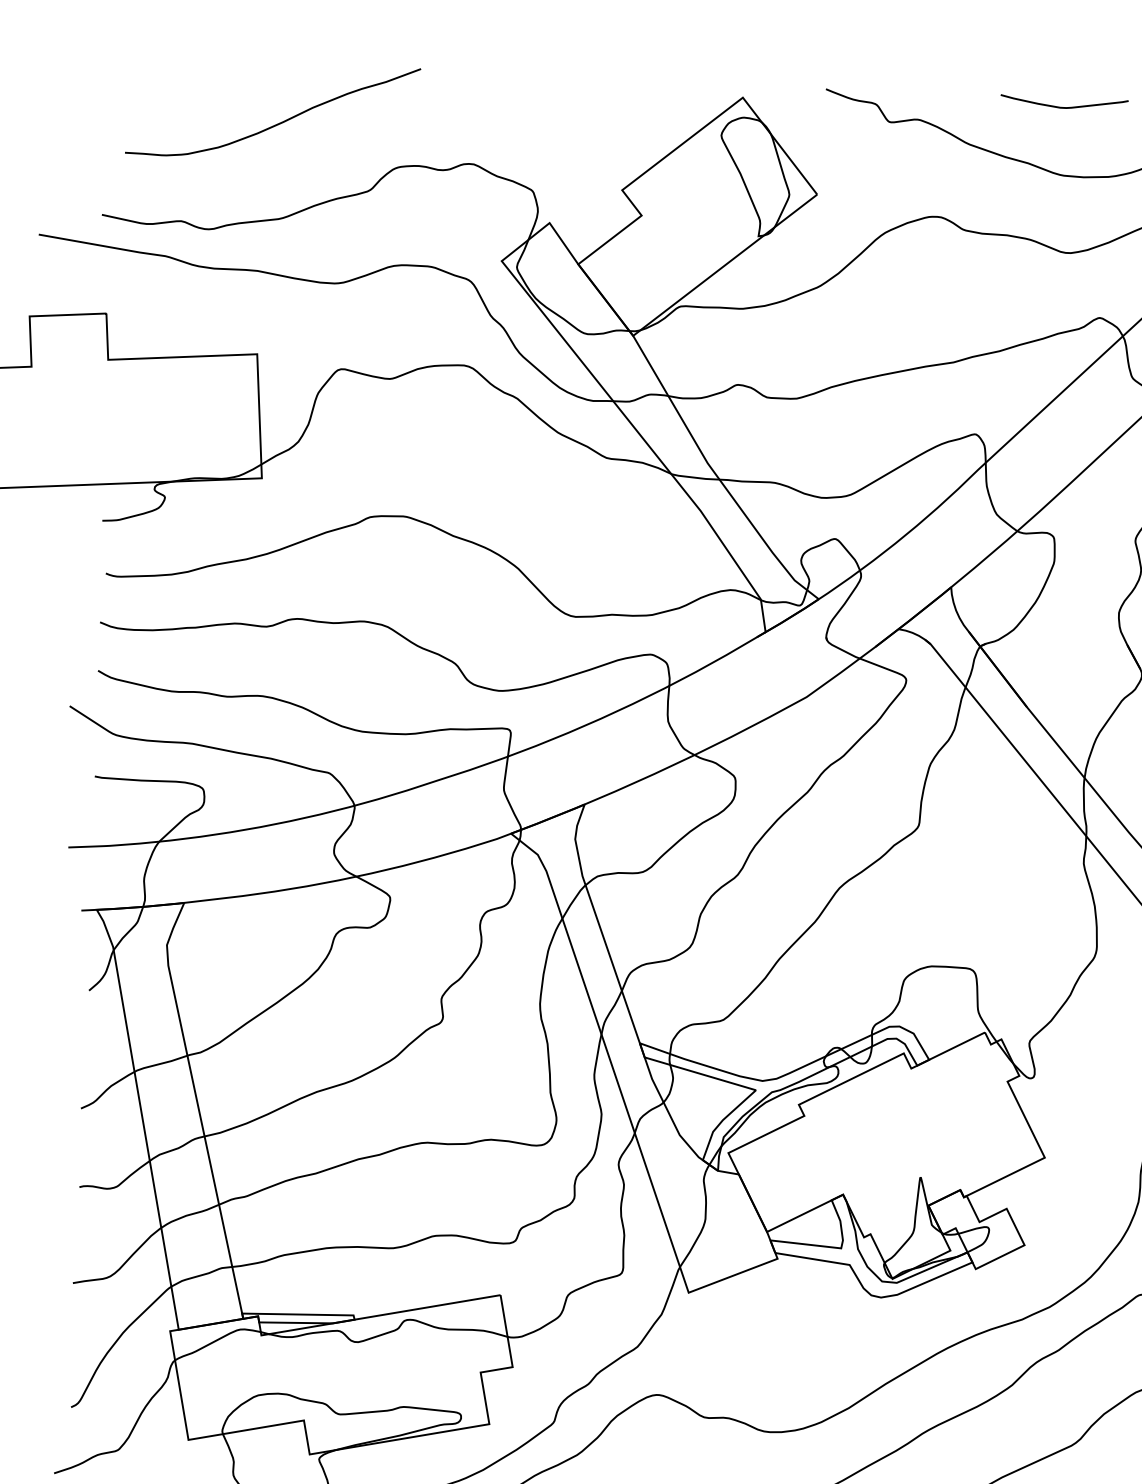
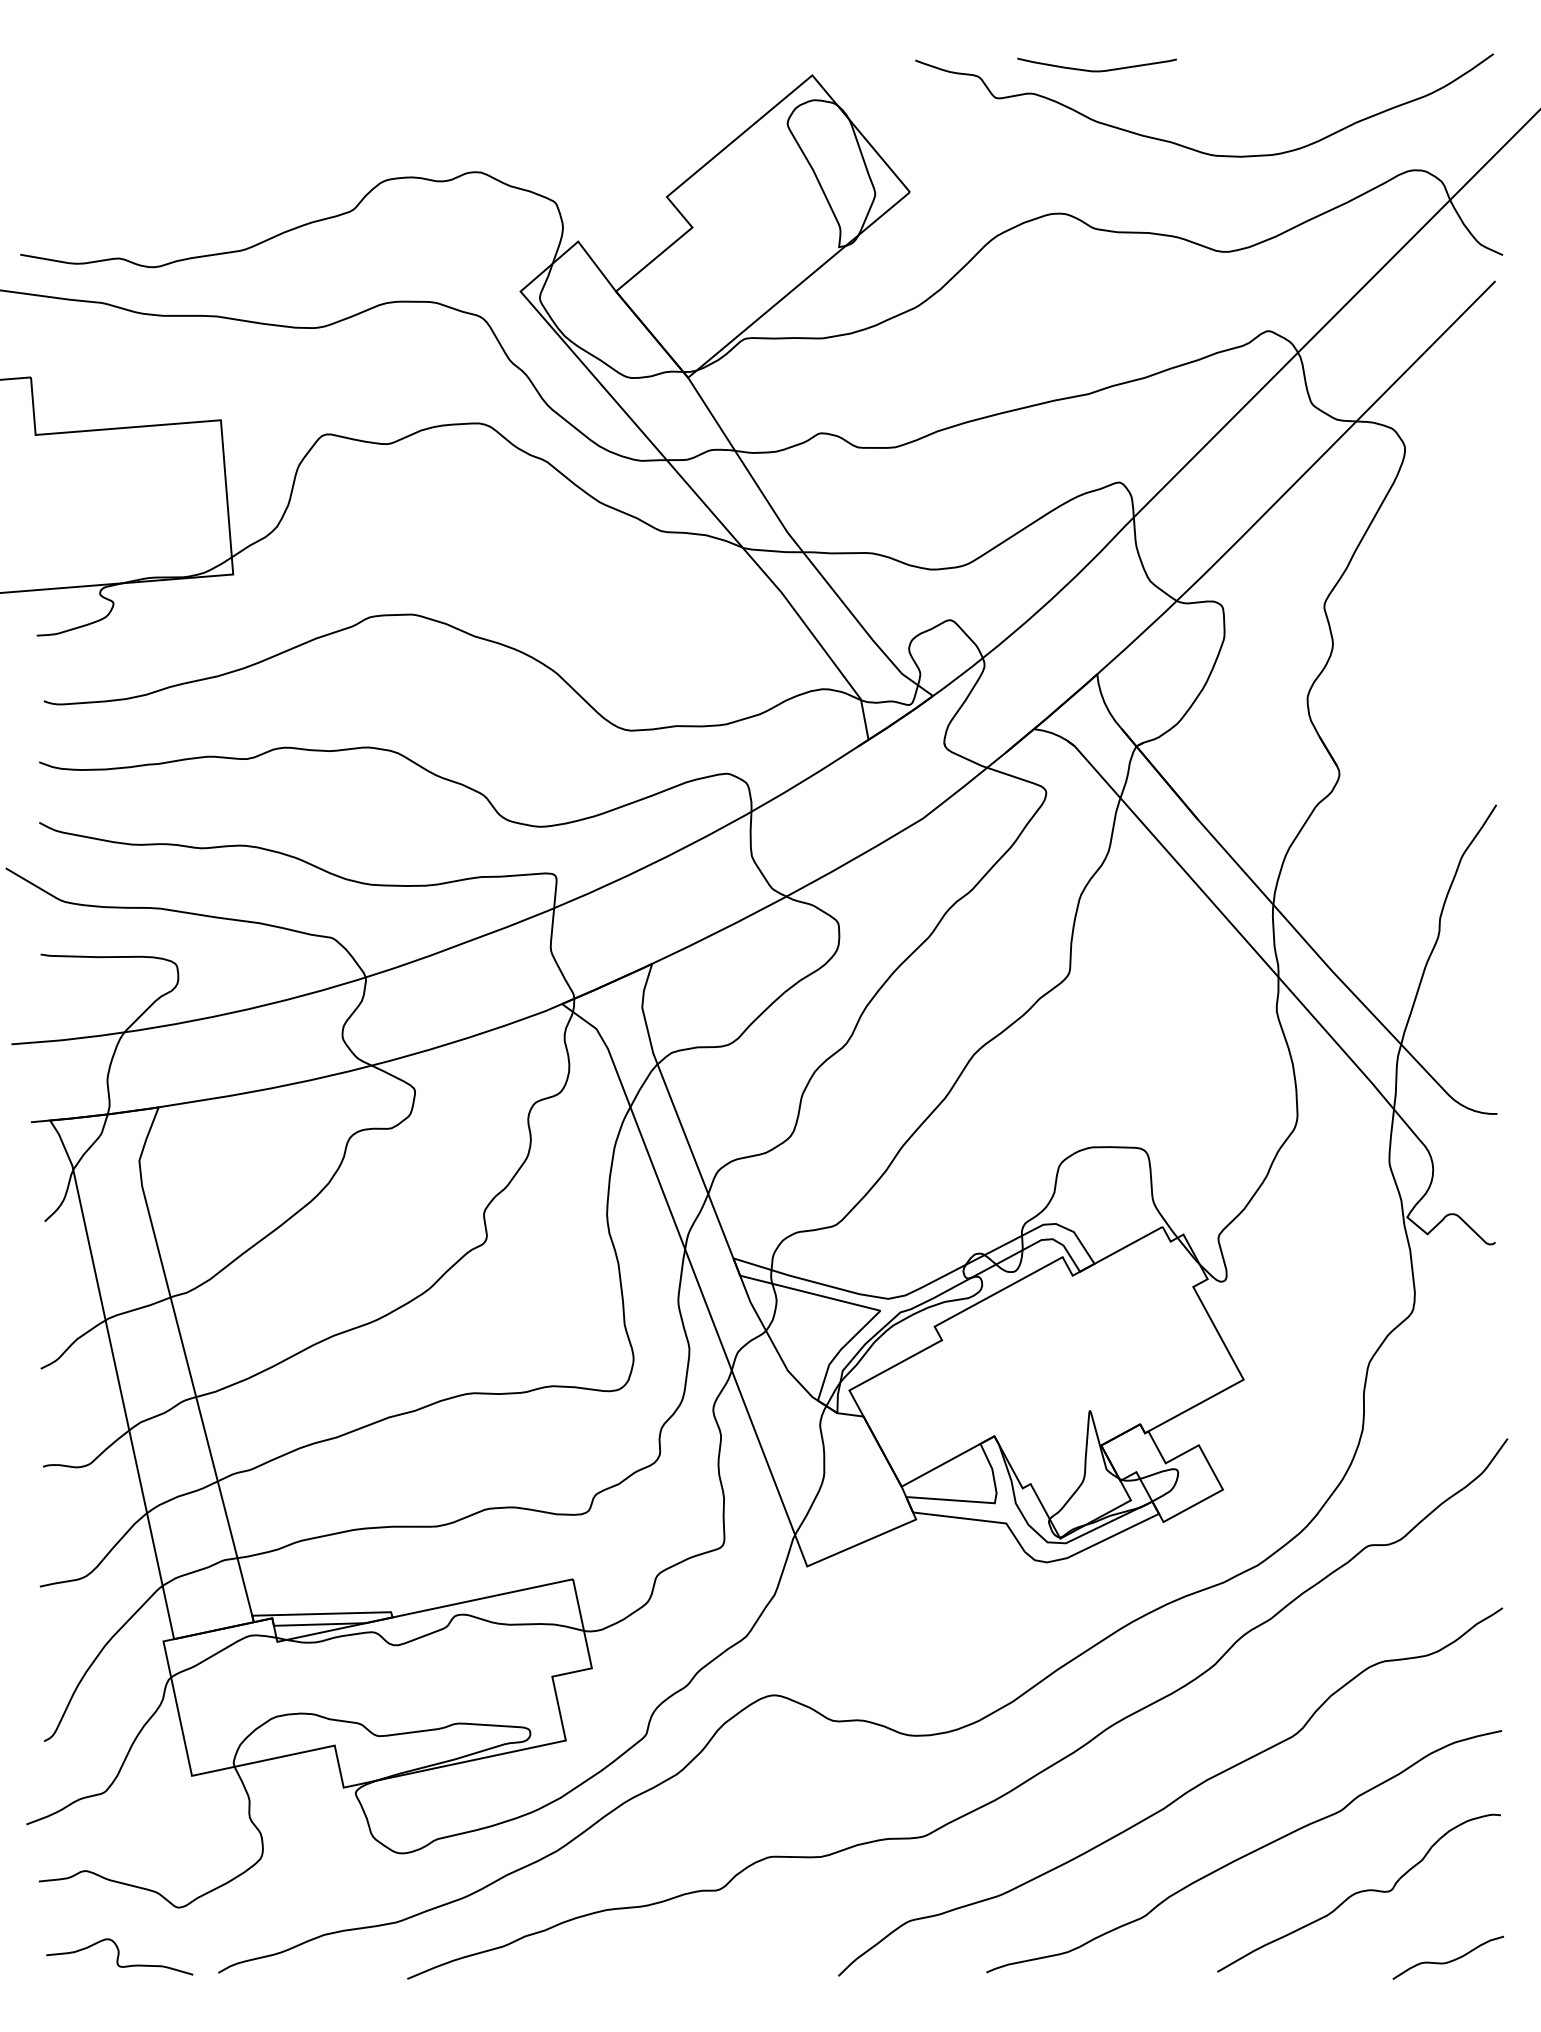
curve: (1063, 107) -> (1096, 70), moved
curve: (278, 123) -> (235, 131), removed

